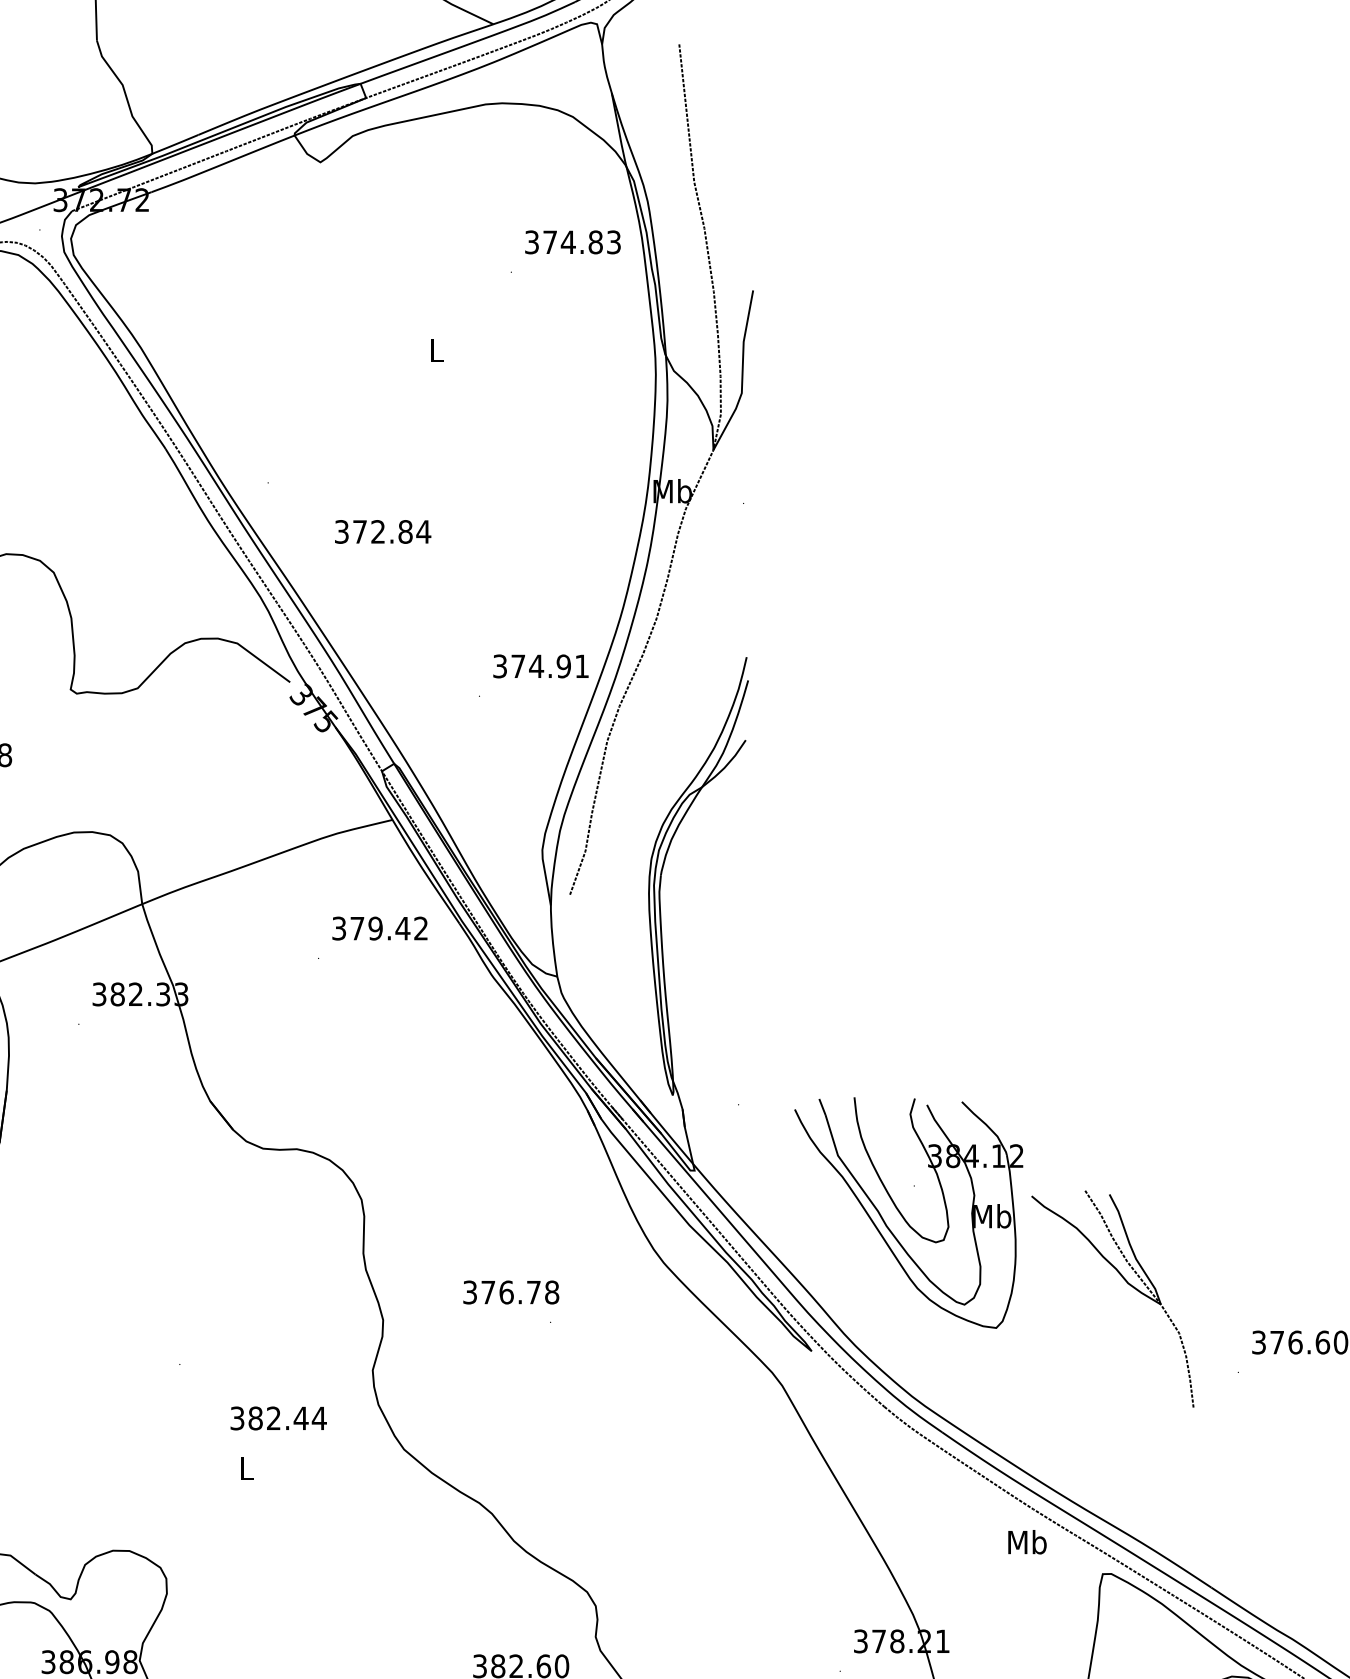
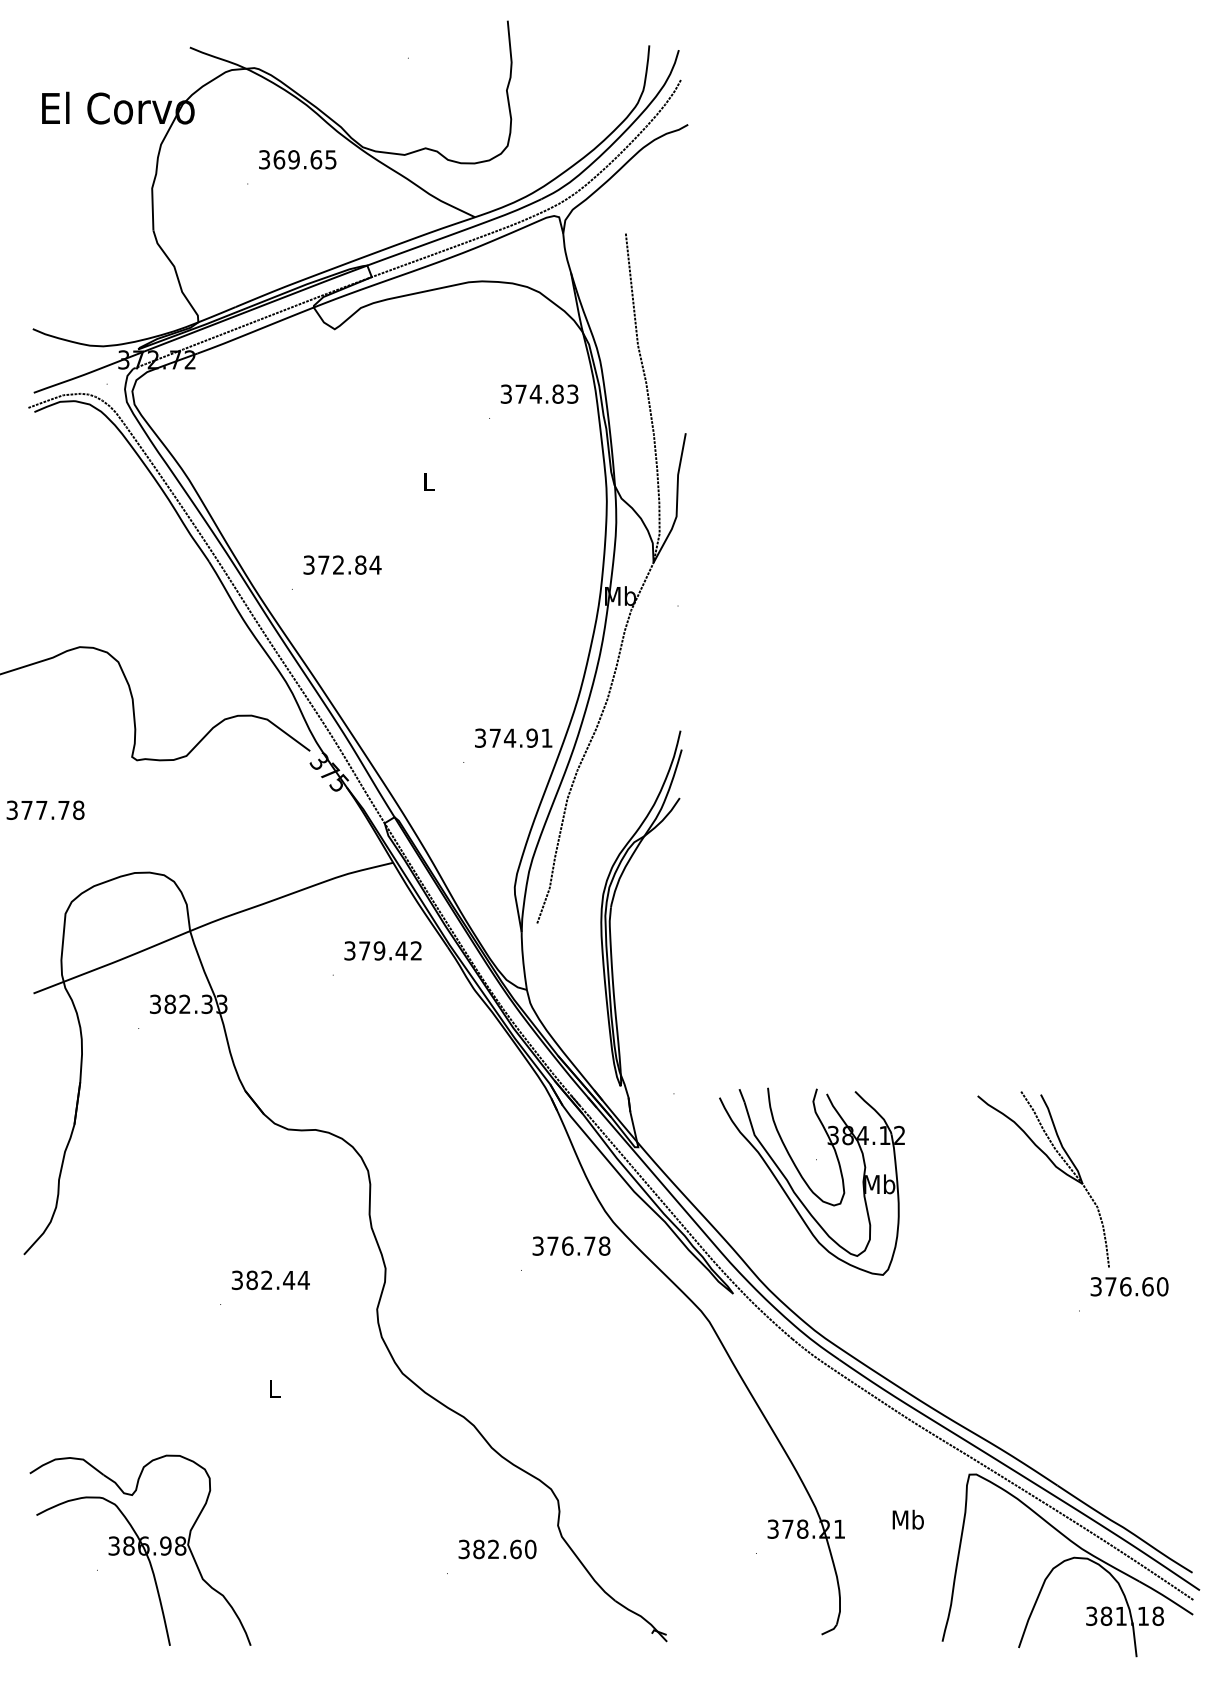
text: (383, 531) -> (342, 564), moved
part: (1127, 1284) -> (1055, 1167), moved
text: (511, 1291) -> (571, 1245), moved
text: (278, 1418) -> (270, 1280), moved
text: (1026, 1541) -> (907, 1519), moved

